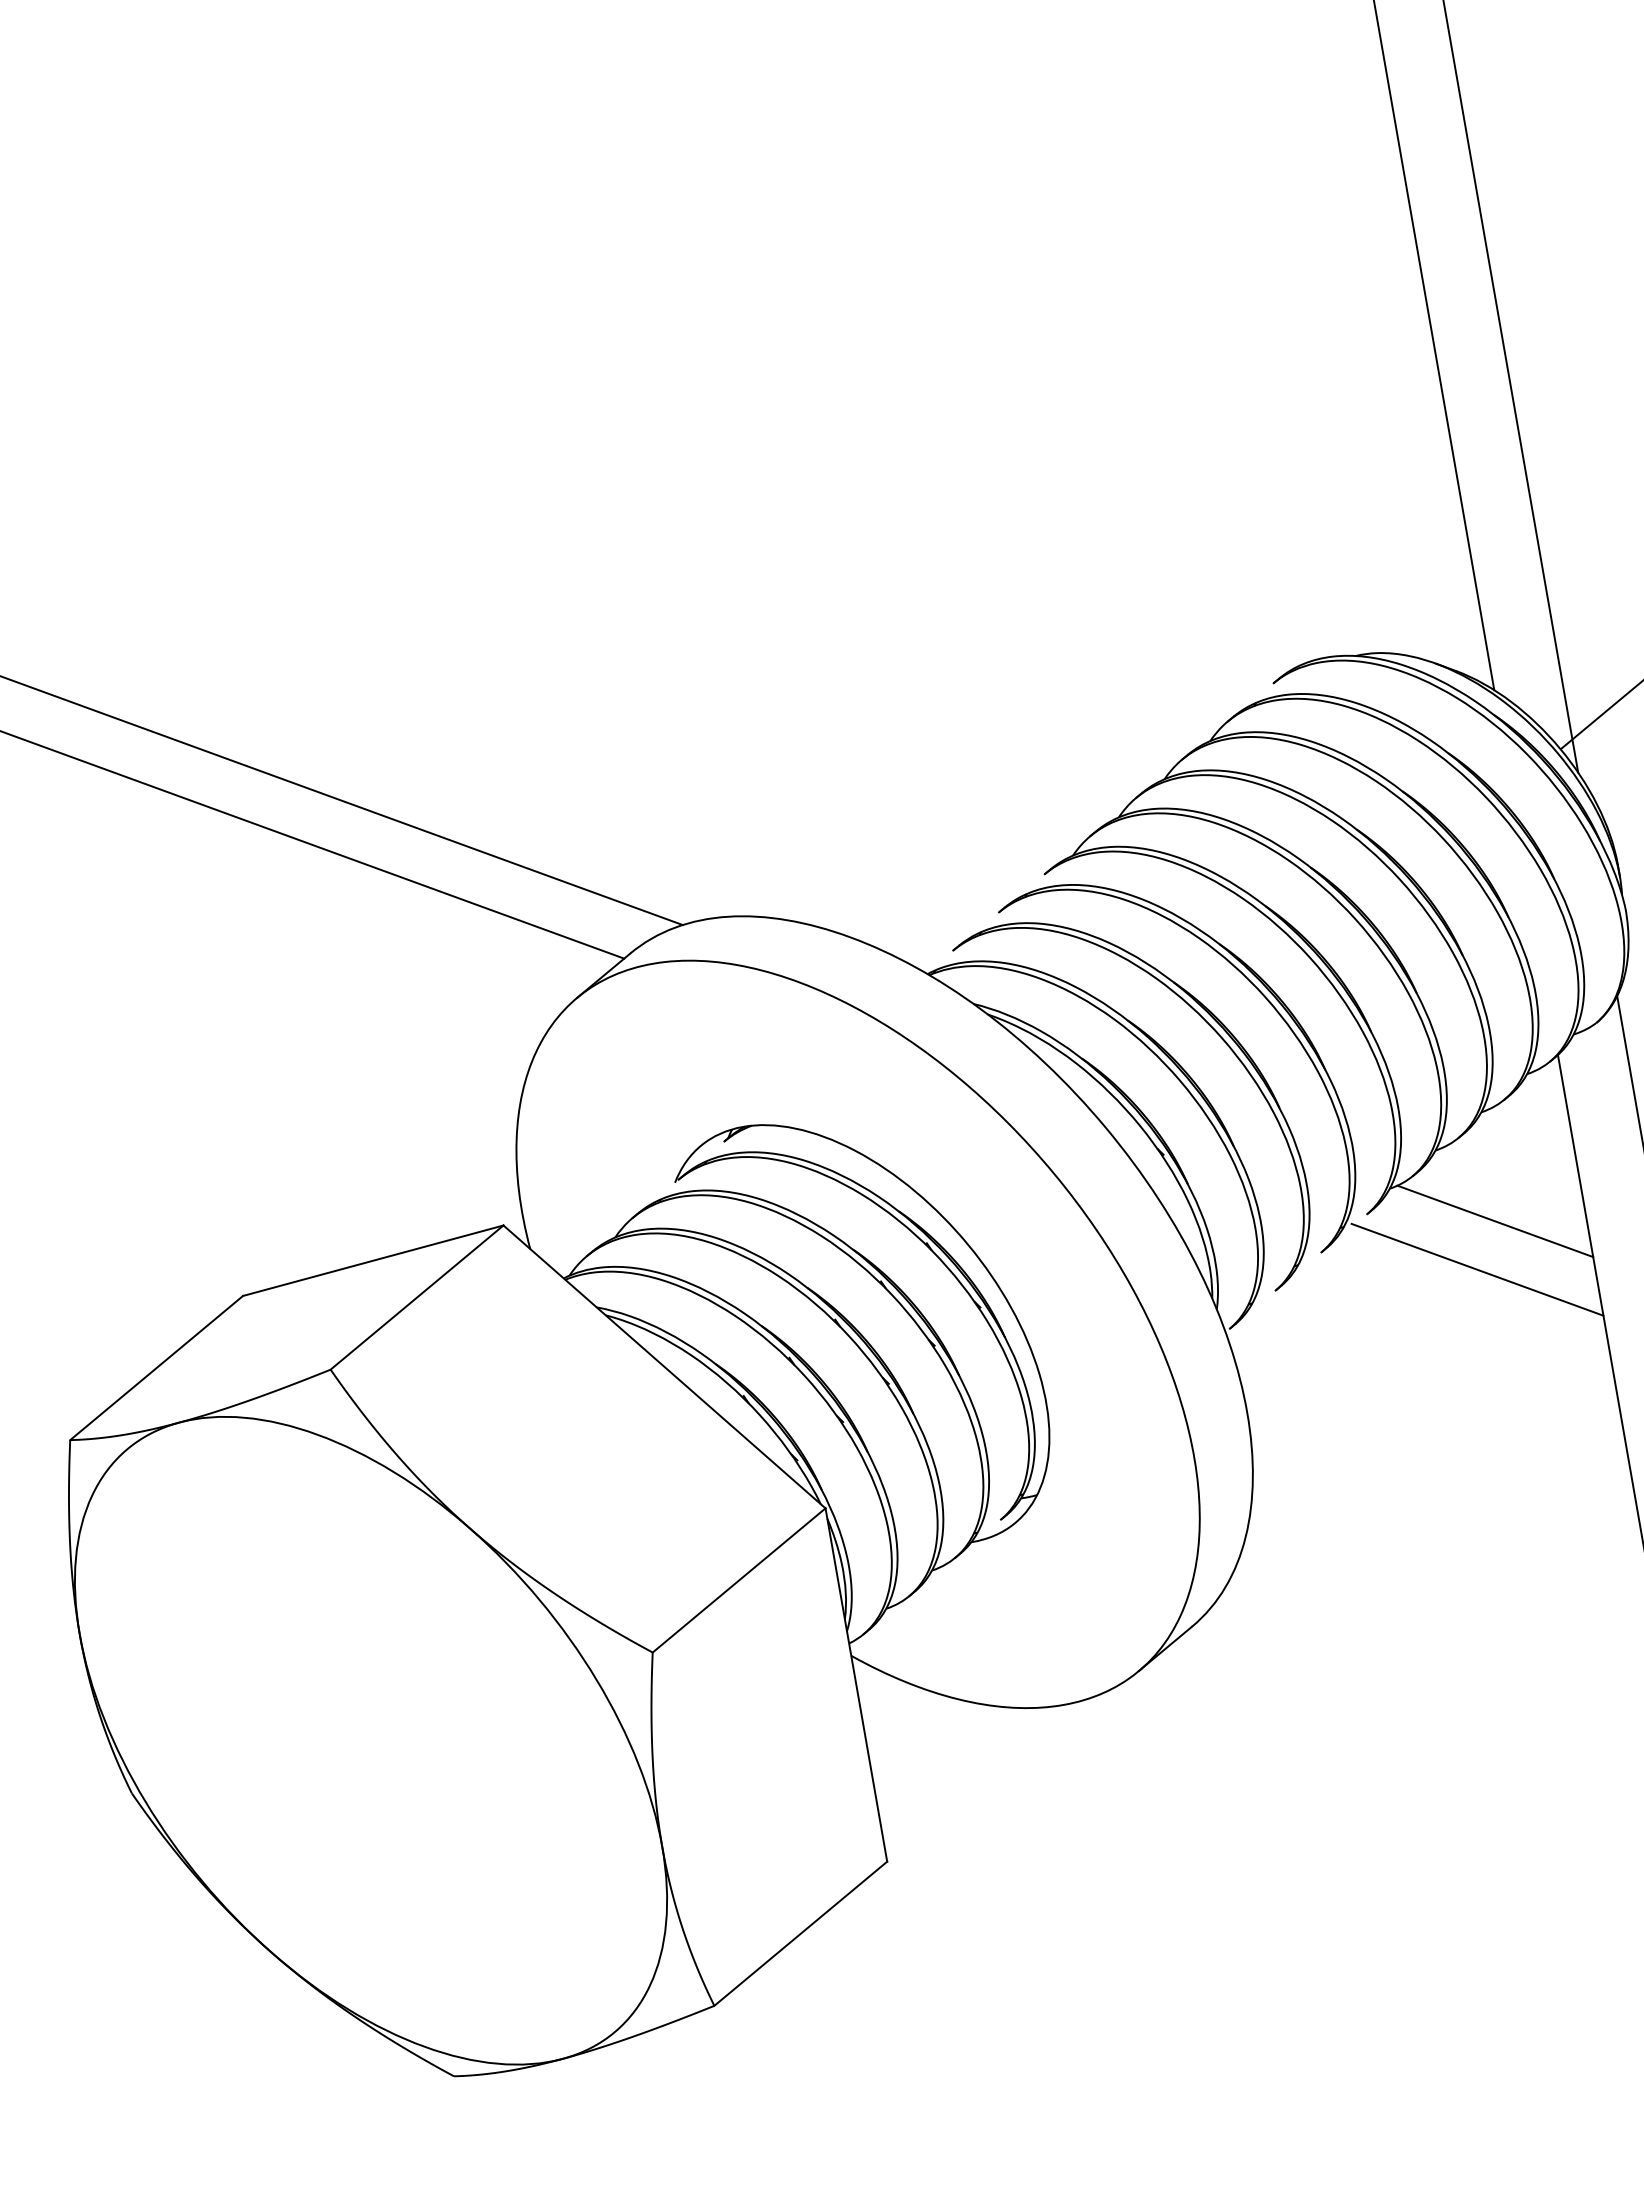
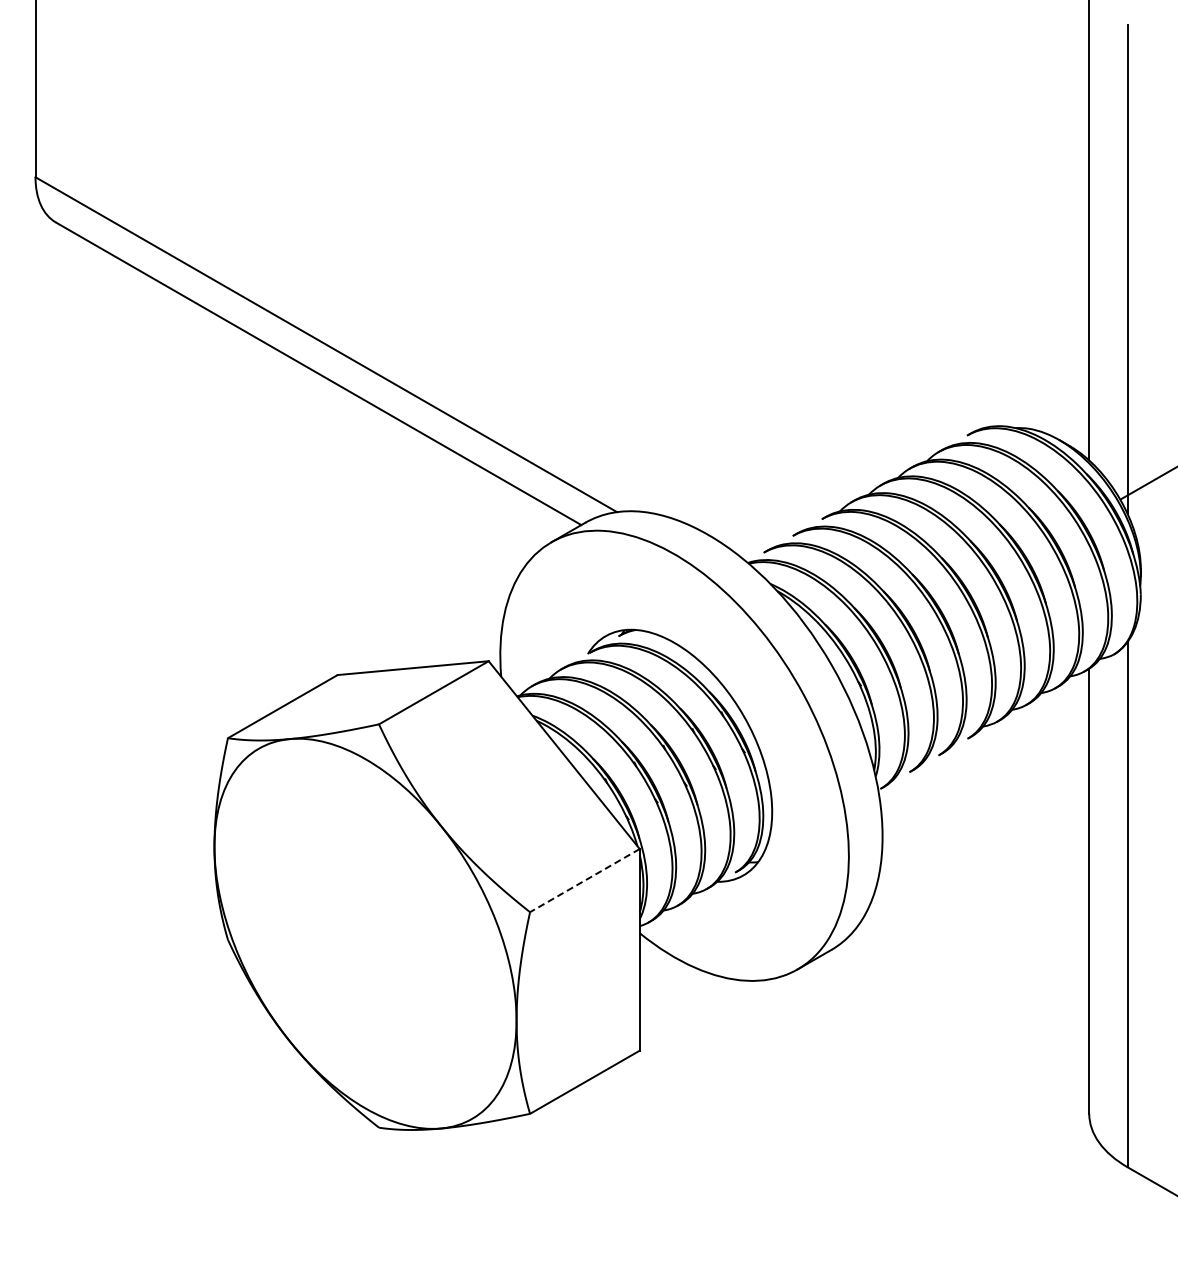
line: (1495, 1220) -> (1038, 754), removed
line: (1476, 1269) -> (1023, 779), removed
line: (738, 1580) -> (584, 880), solid -> dashed

